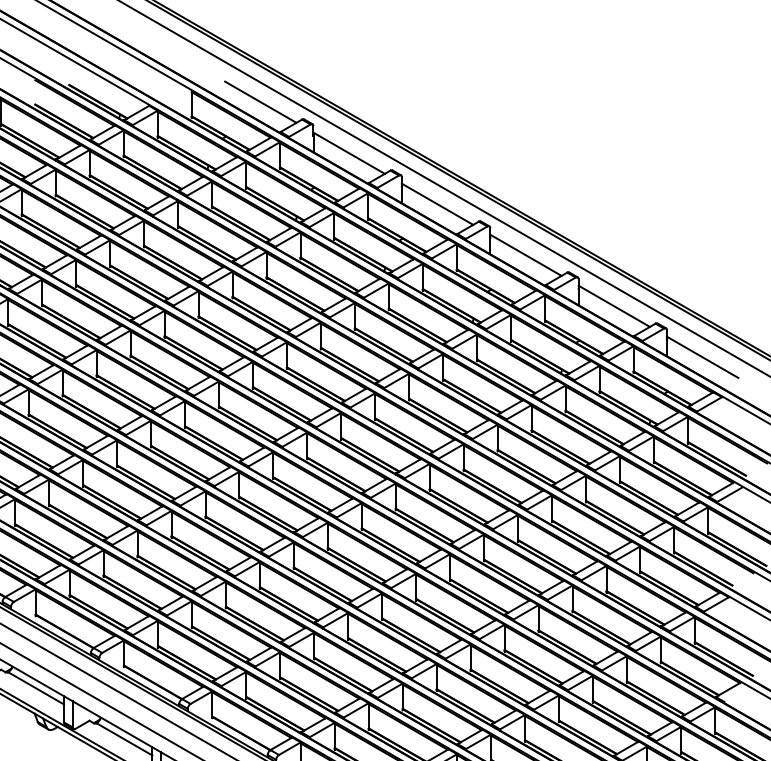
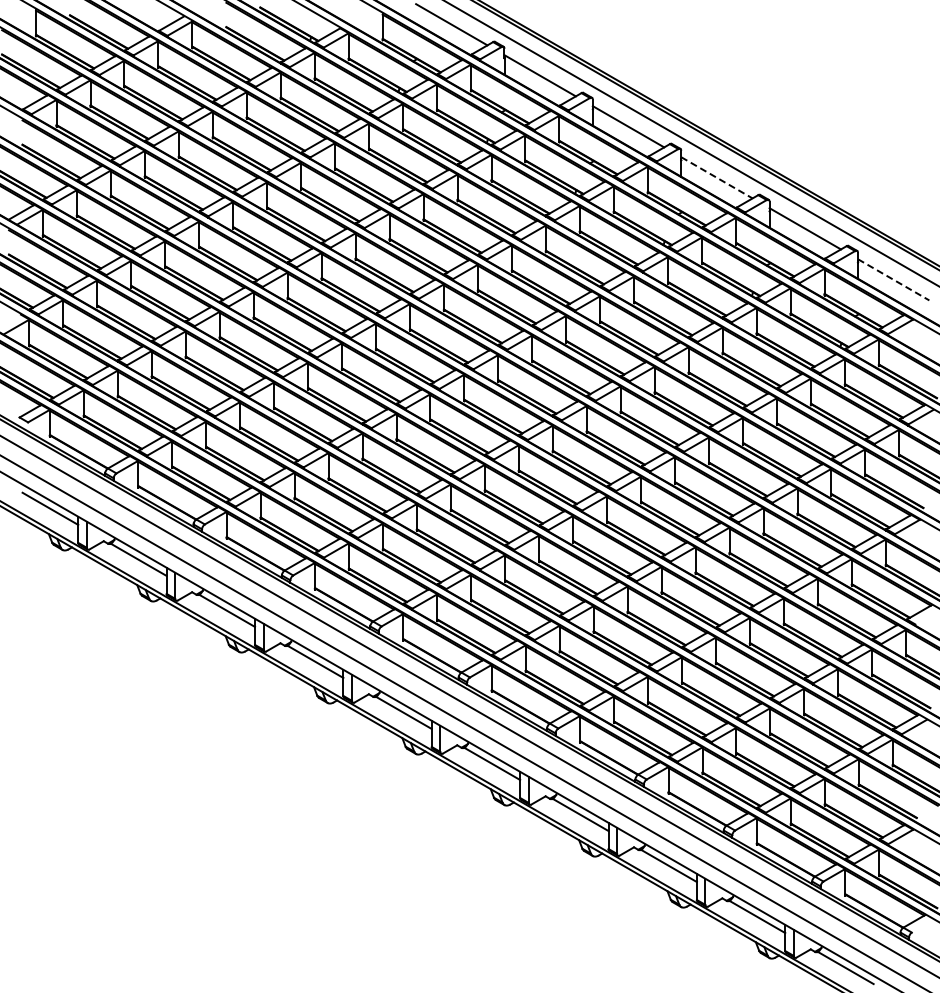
line: (526, 255) -> (717, 178), solid -> dashed
line: (703, 357) -> (894, 280), solid -> dashed

